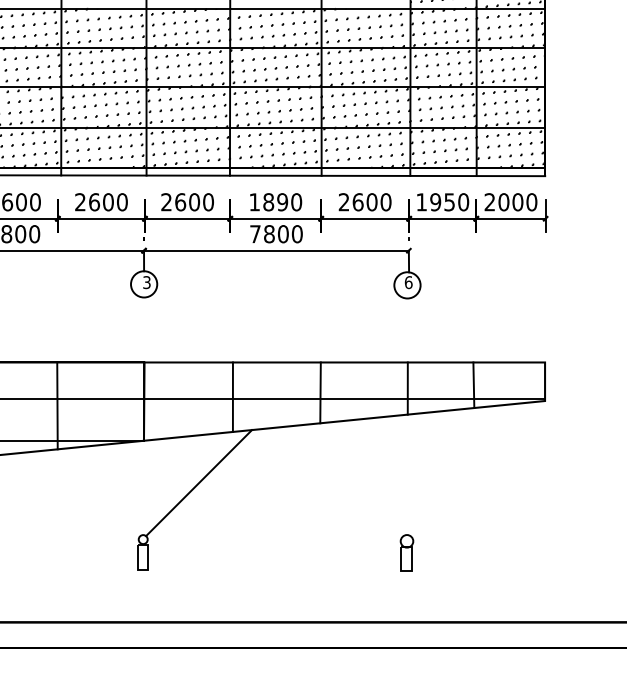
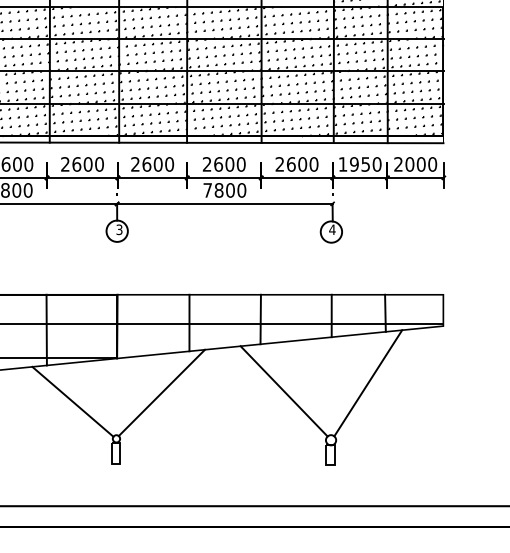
text: (268, 202) -> (218, 164), 1890 -> 2600
text: (408, 282) -> (332, 229), 6 -> 4
line: (452, 471) -> (368, 383), added
line: (348, 480) -> (283, 390), added
line: (89, 494) -> (72, 402), added

